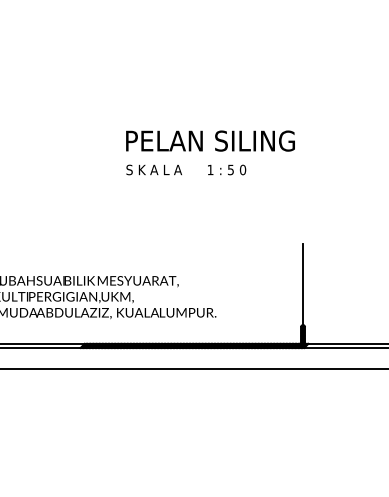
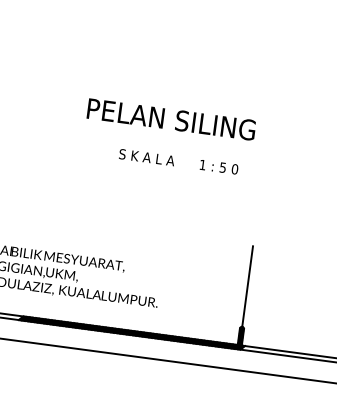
text: (210, 140) -> (171, 118), moved
text: (186, 169) -> (179, 161), moved

